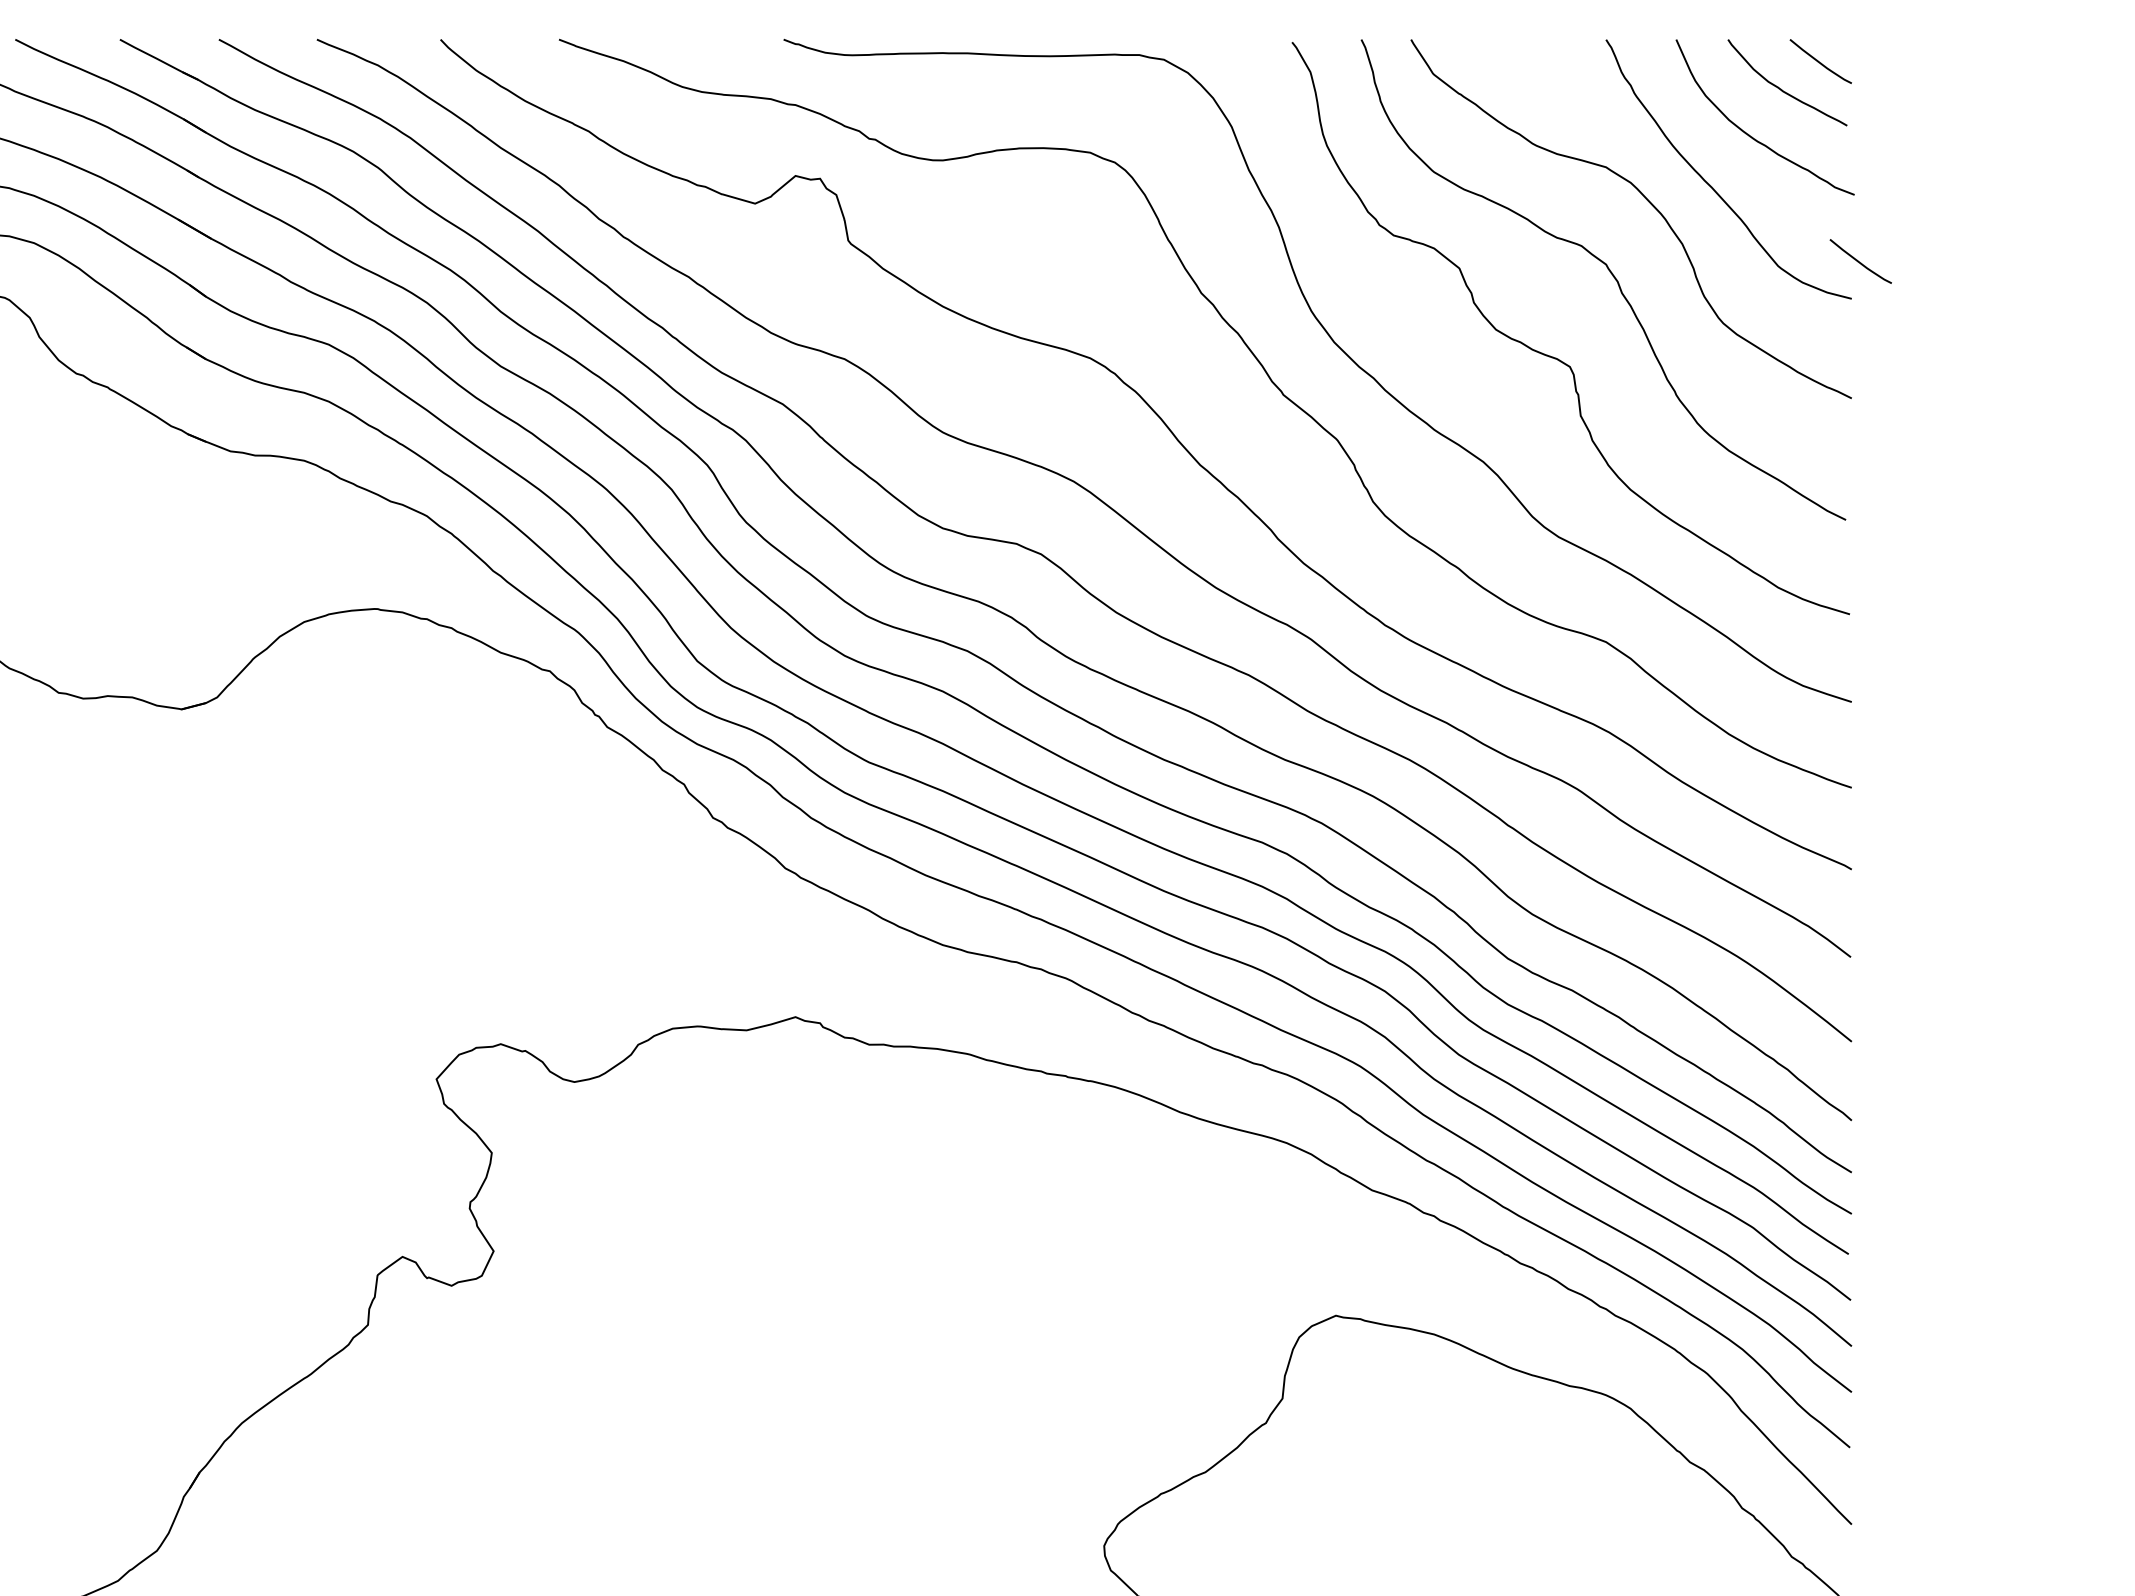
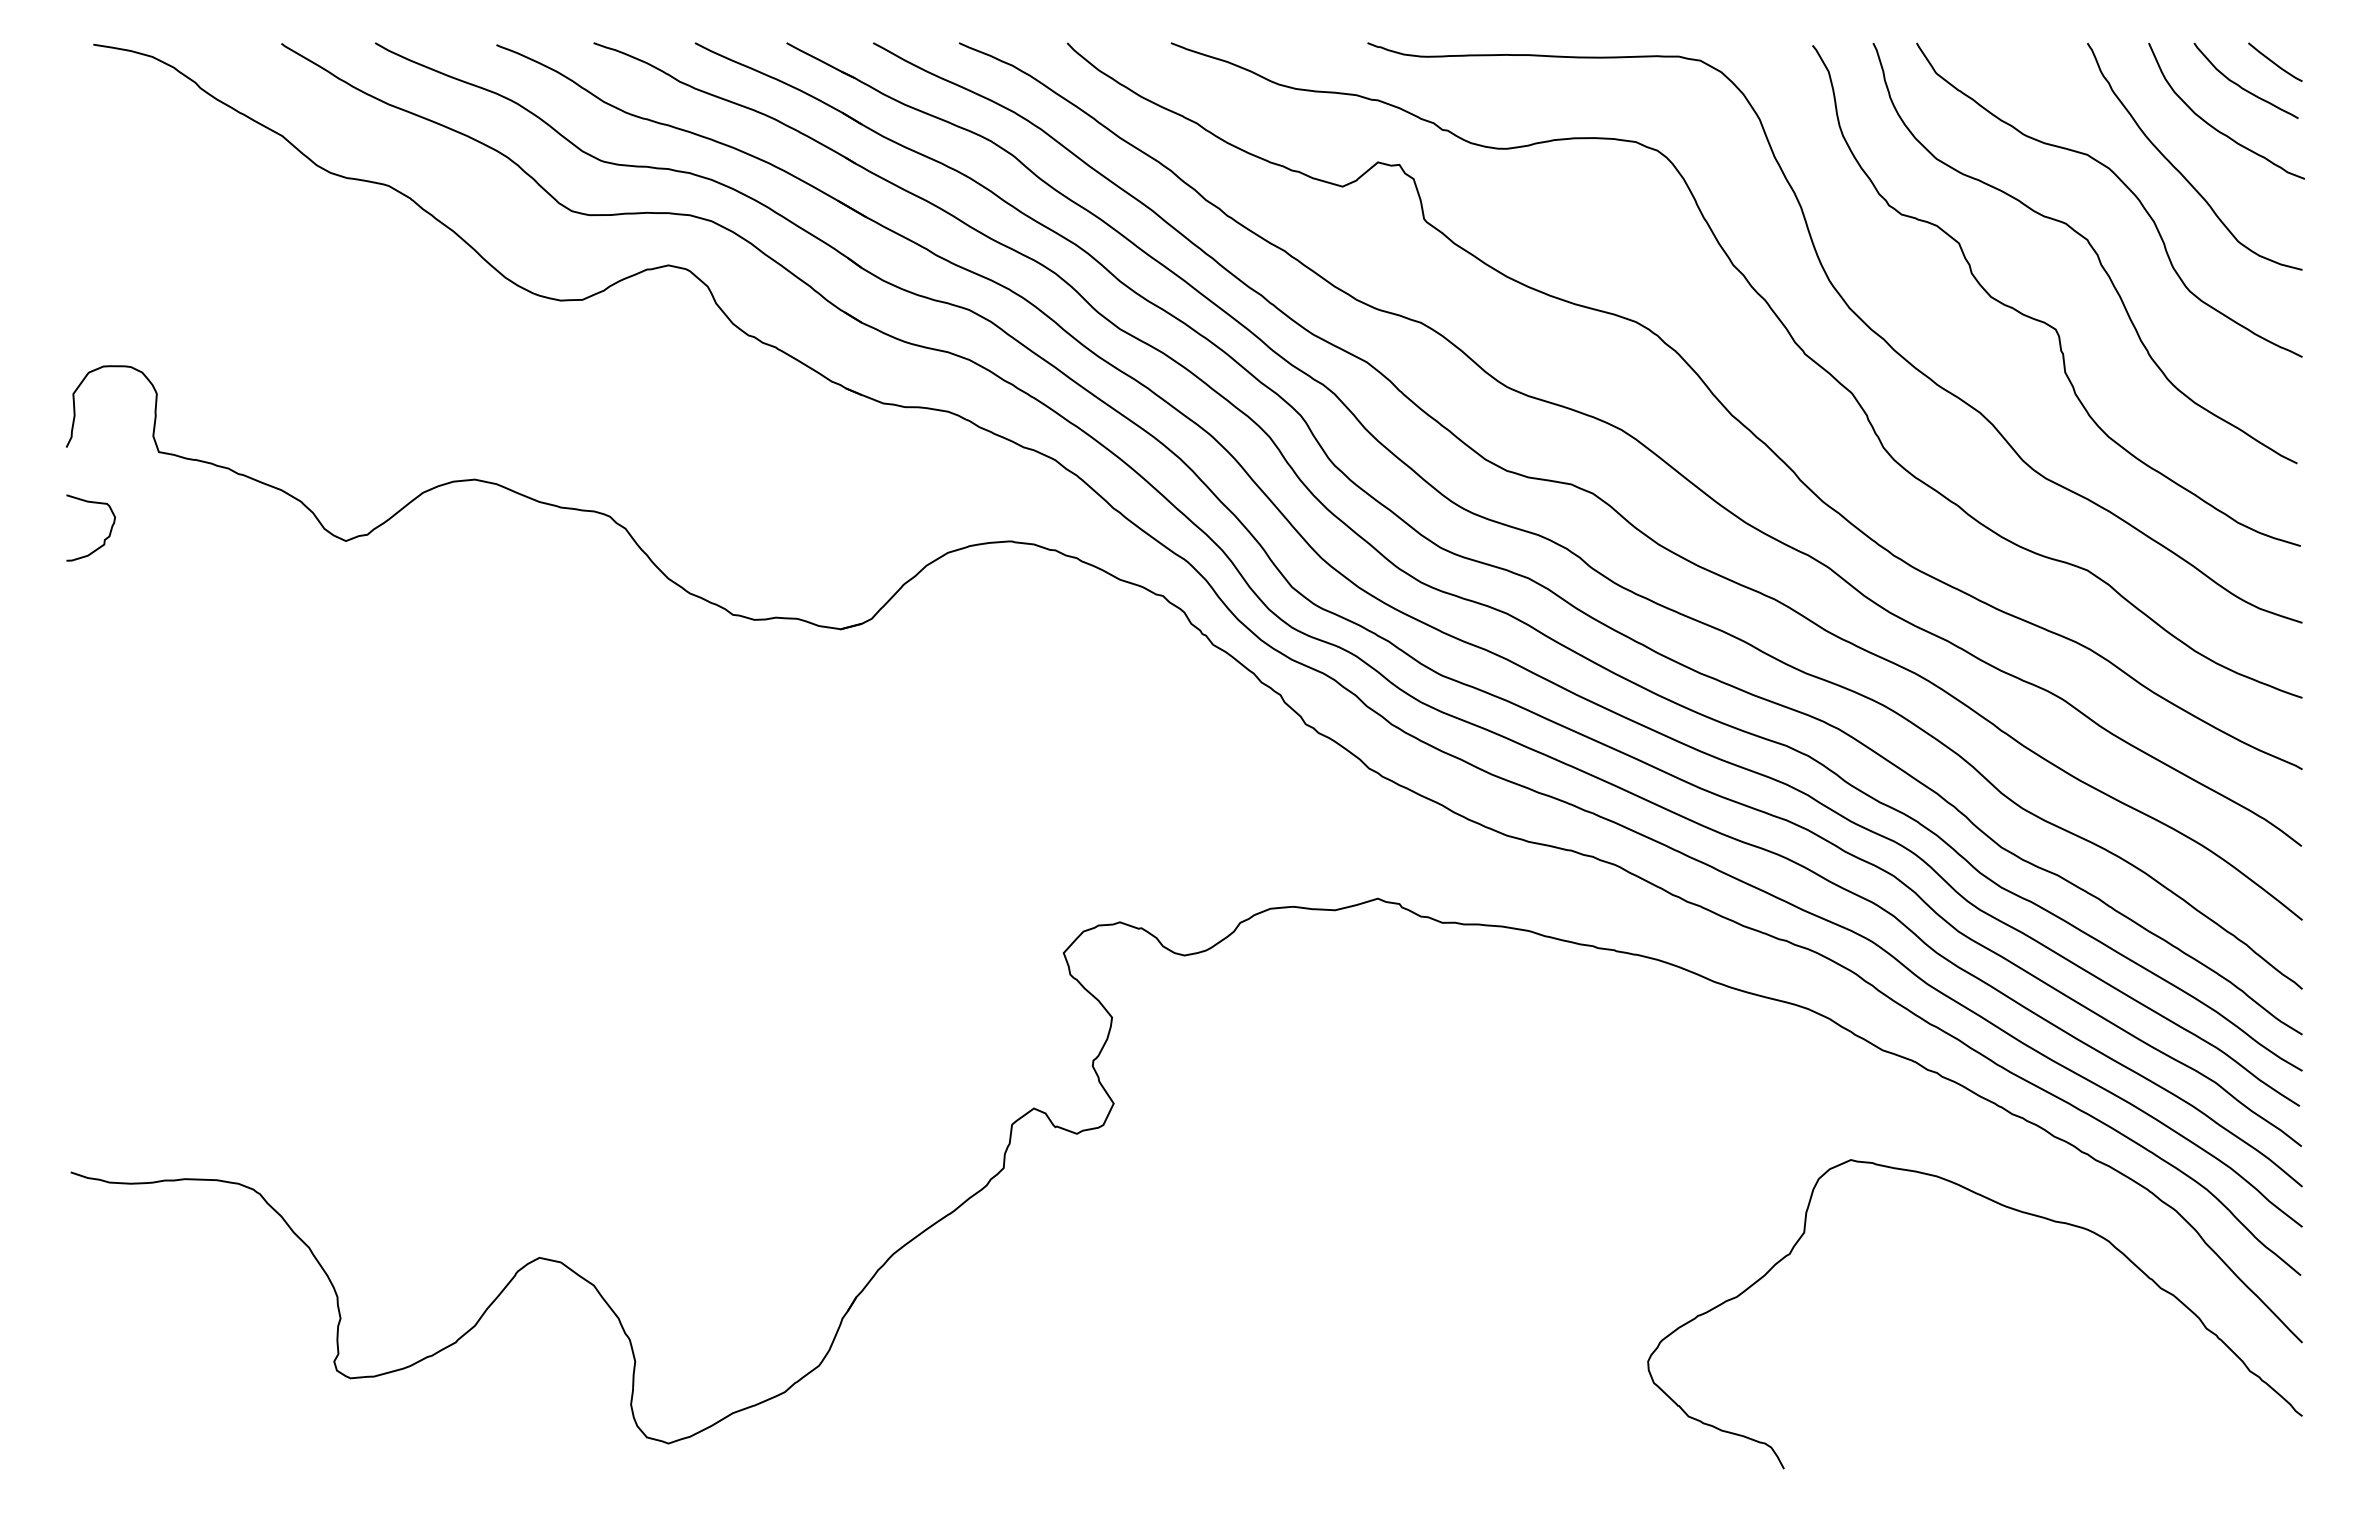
curve: (1859, 261) -> (2309, 237), removed

